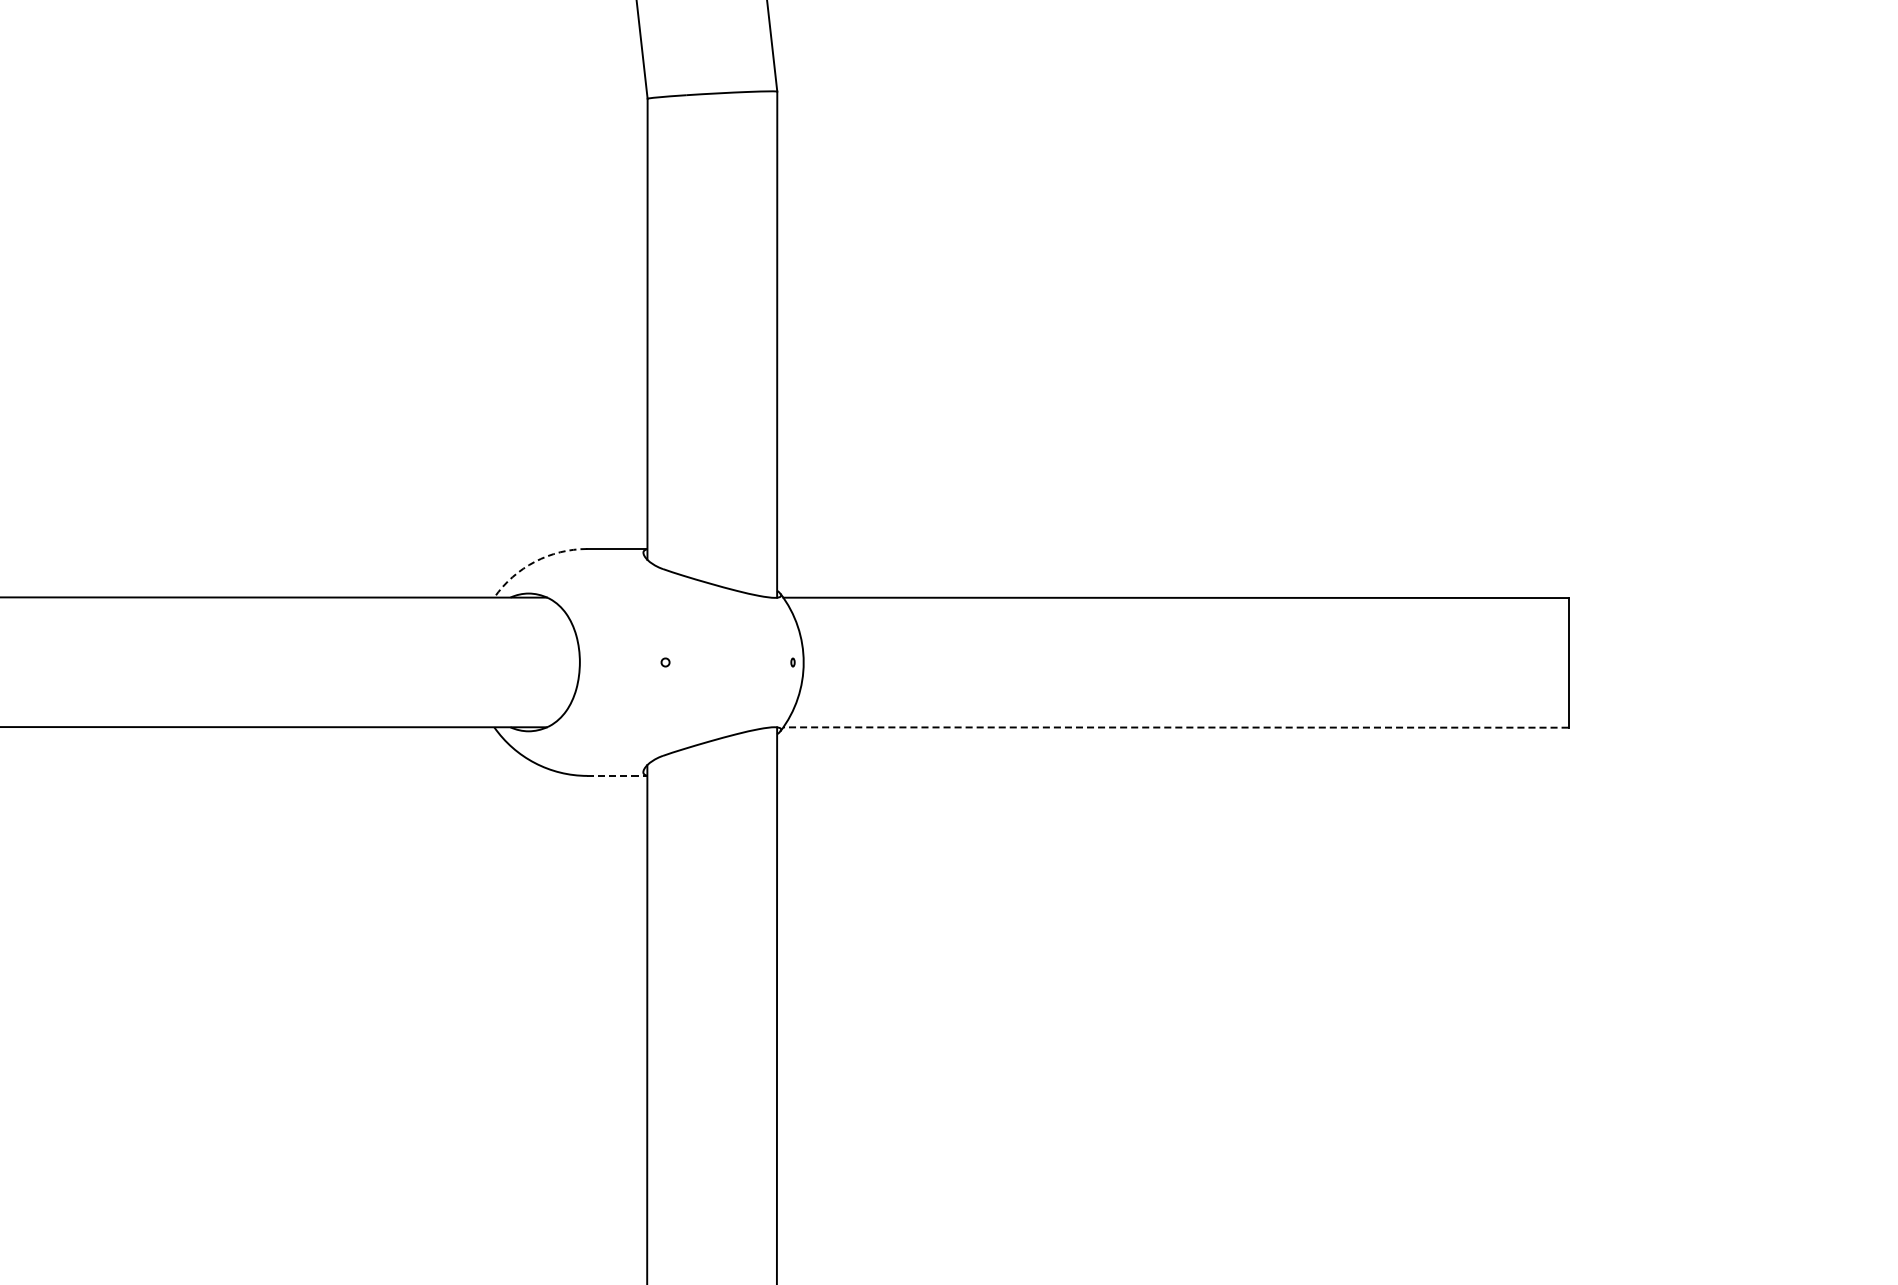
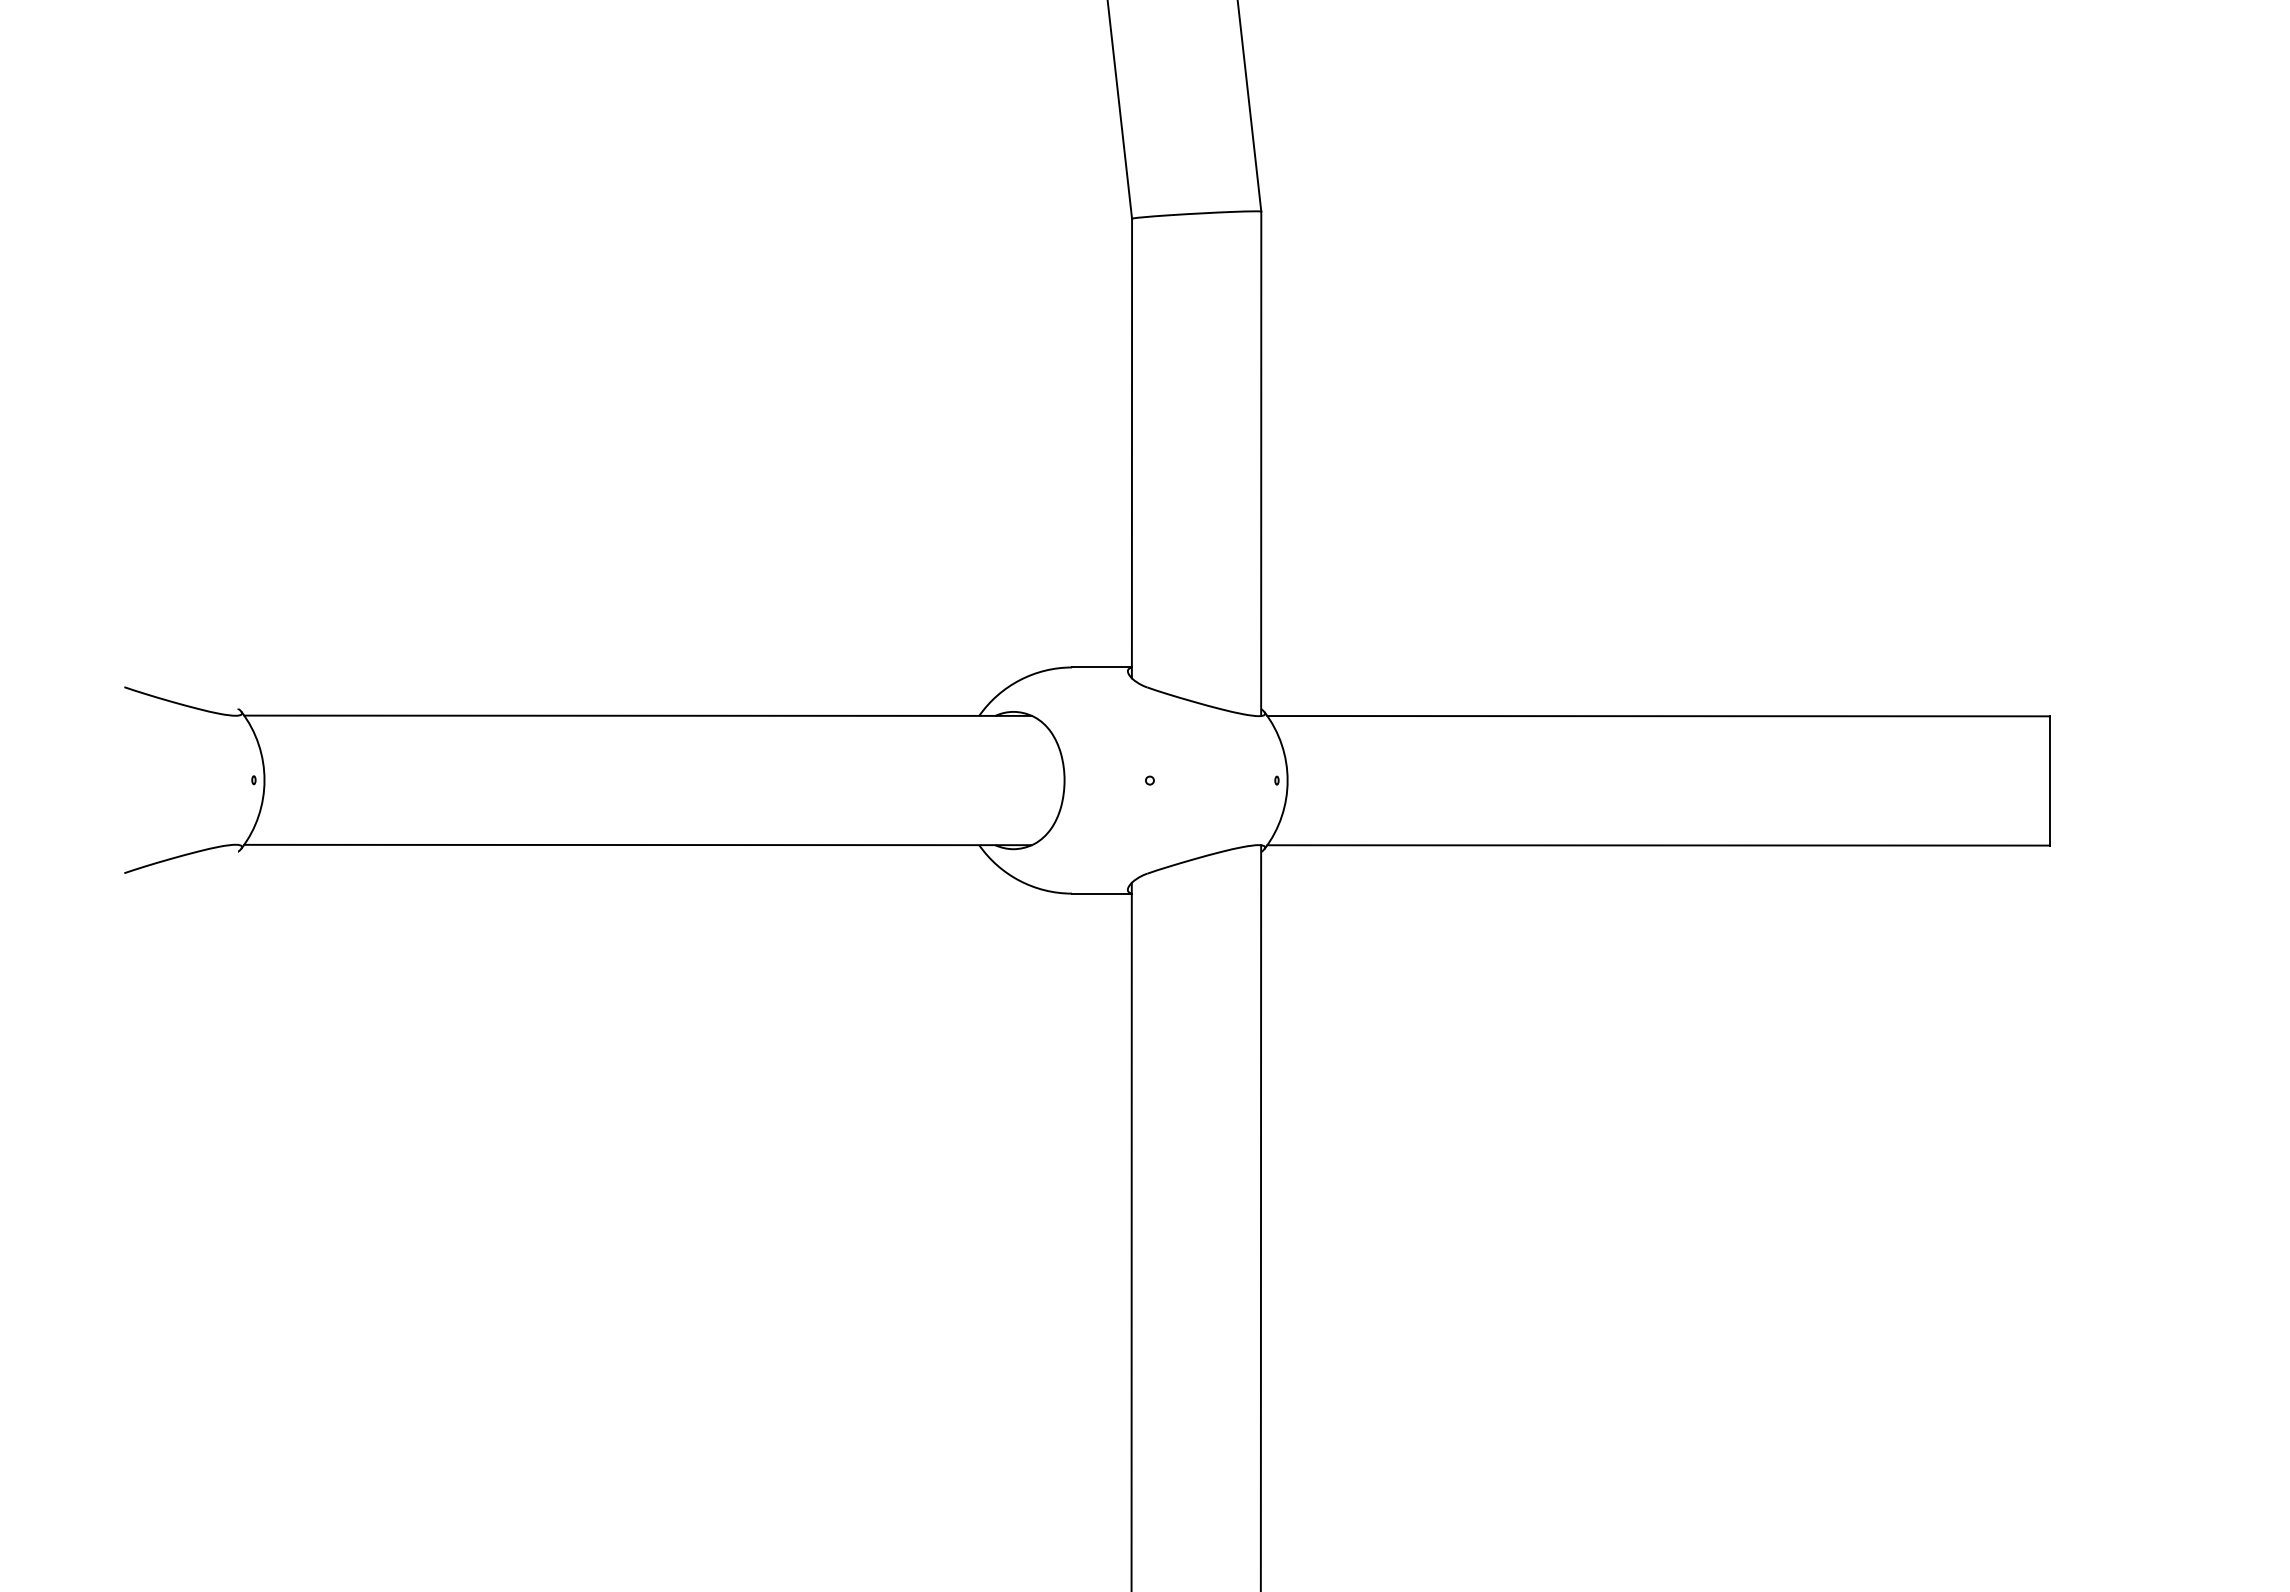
arc: (534, 562) -> (1019, 680), dashed -> solid
line: (1175, 727) -> (1658, 845), dashed -> solid
line: (616, 775) -> (1101, 893), dashed -> solid

